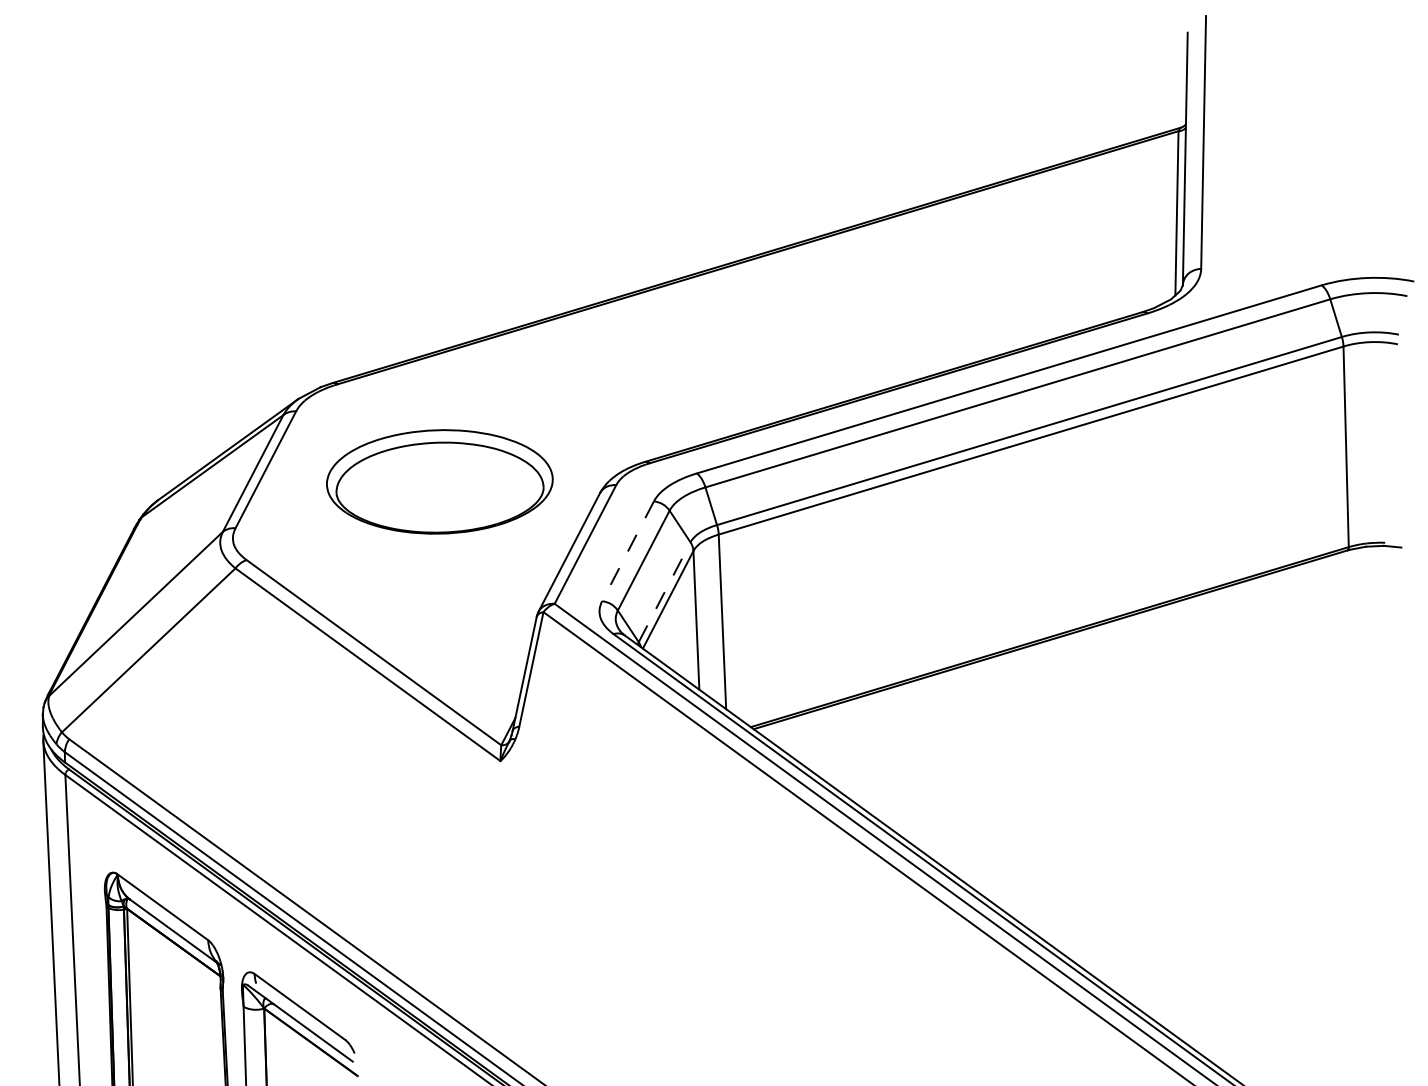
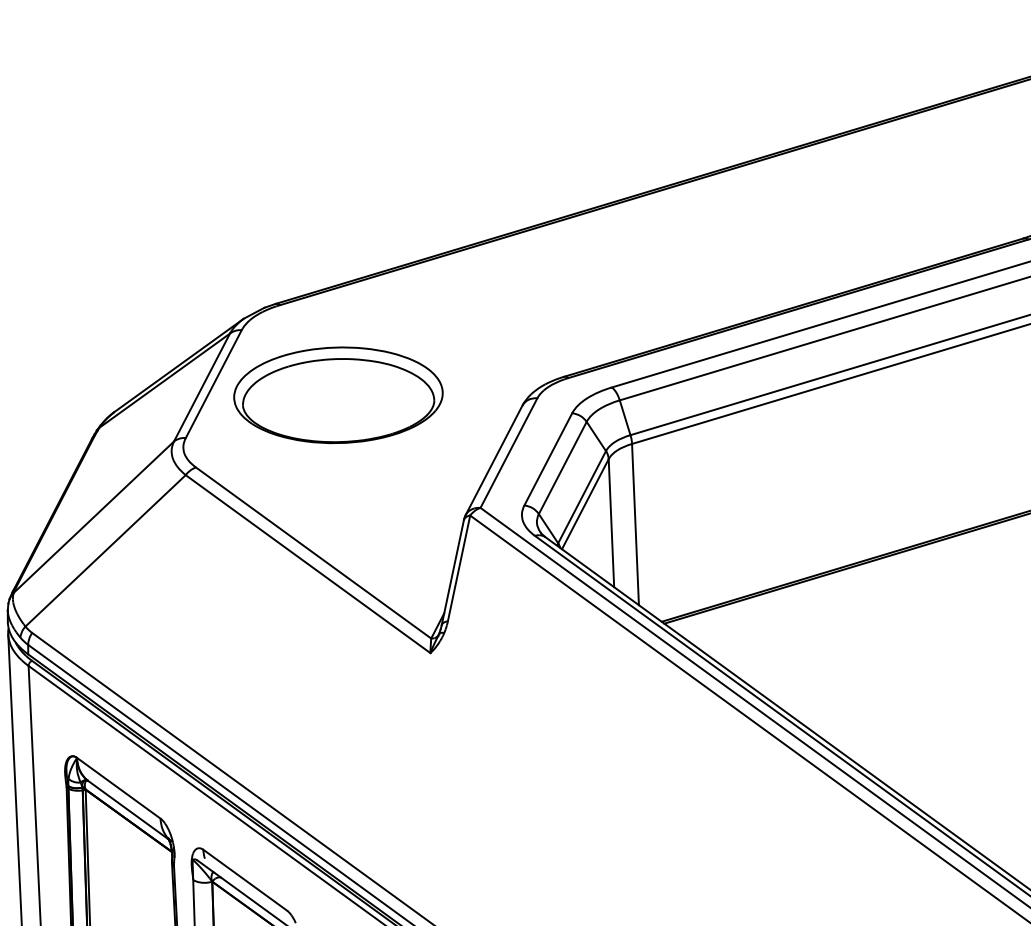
part: (439, 481) -> (338, 394), moved
line: (627, 551) -> (547, 459), dashed -> solid
line: (664, 591) -> (581, 496), dashed -> solid

